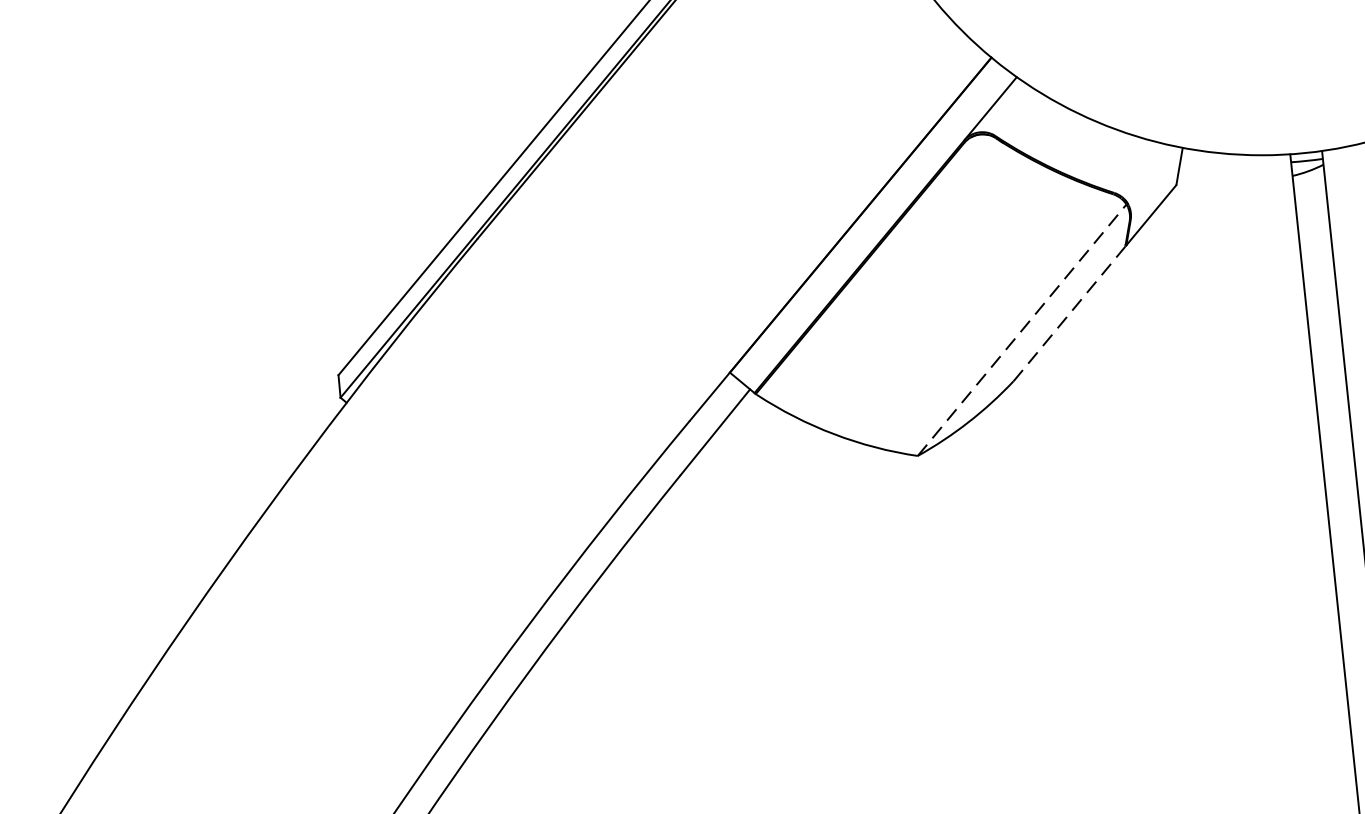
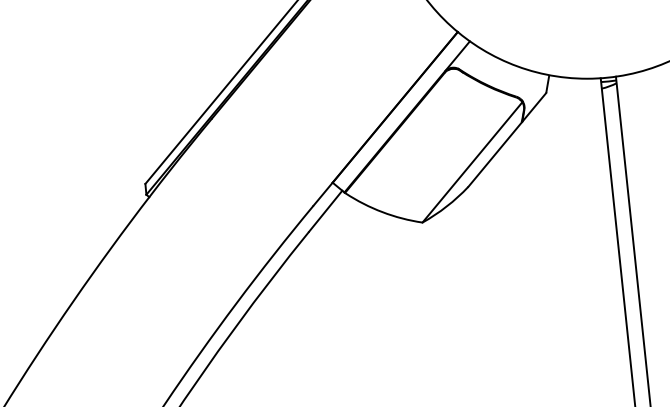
line: (1070, 313) -> (495, 154), dashed -> solid
line: (1022, 330) -> (472, 162), dashed -> solid

